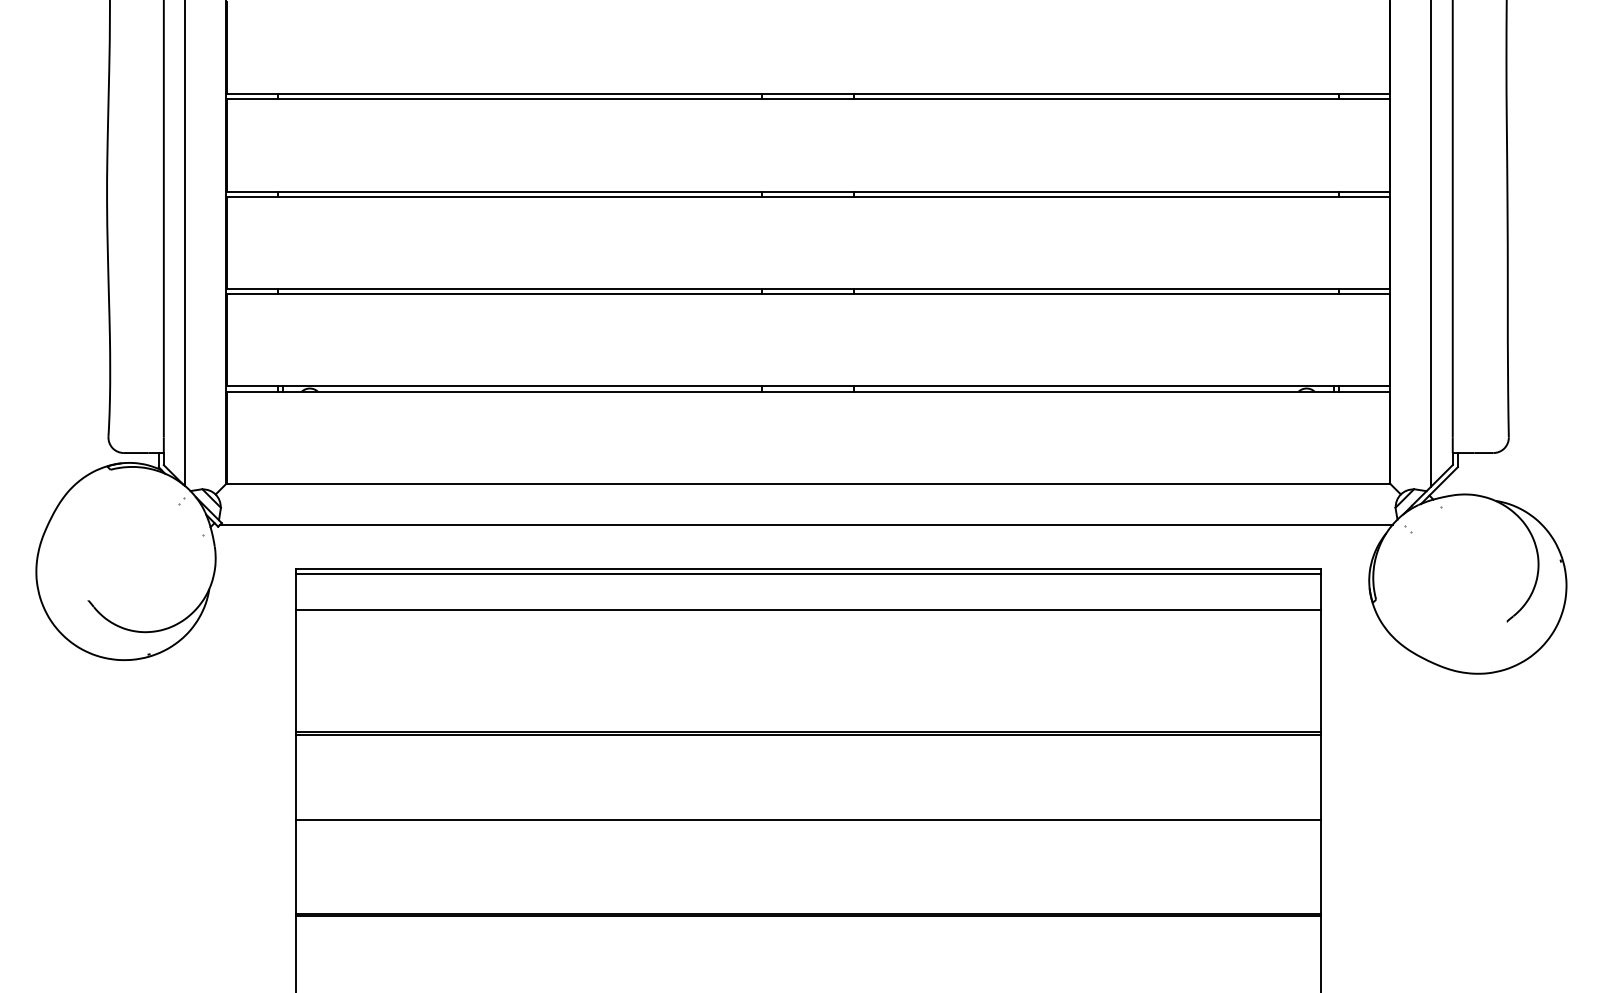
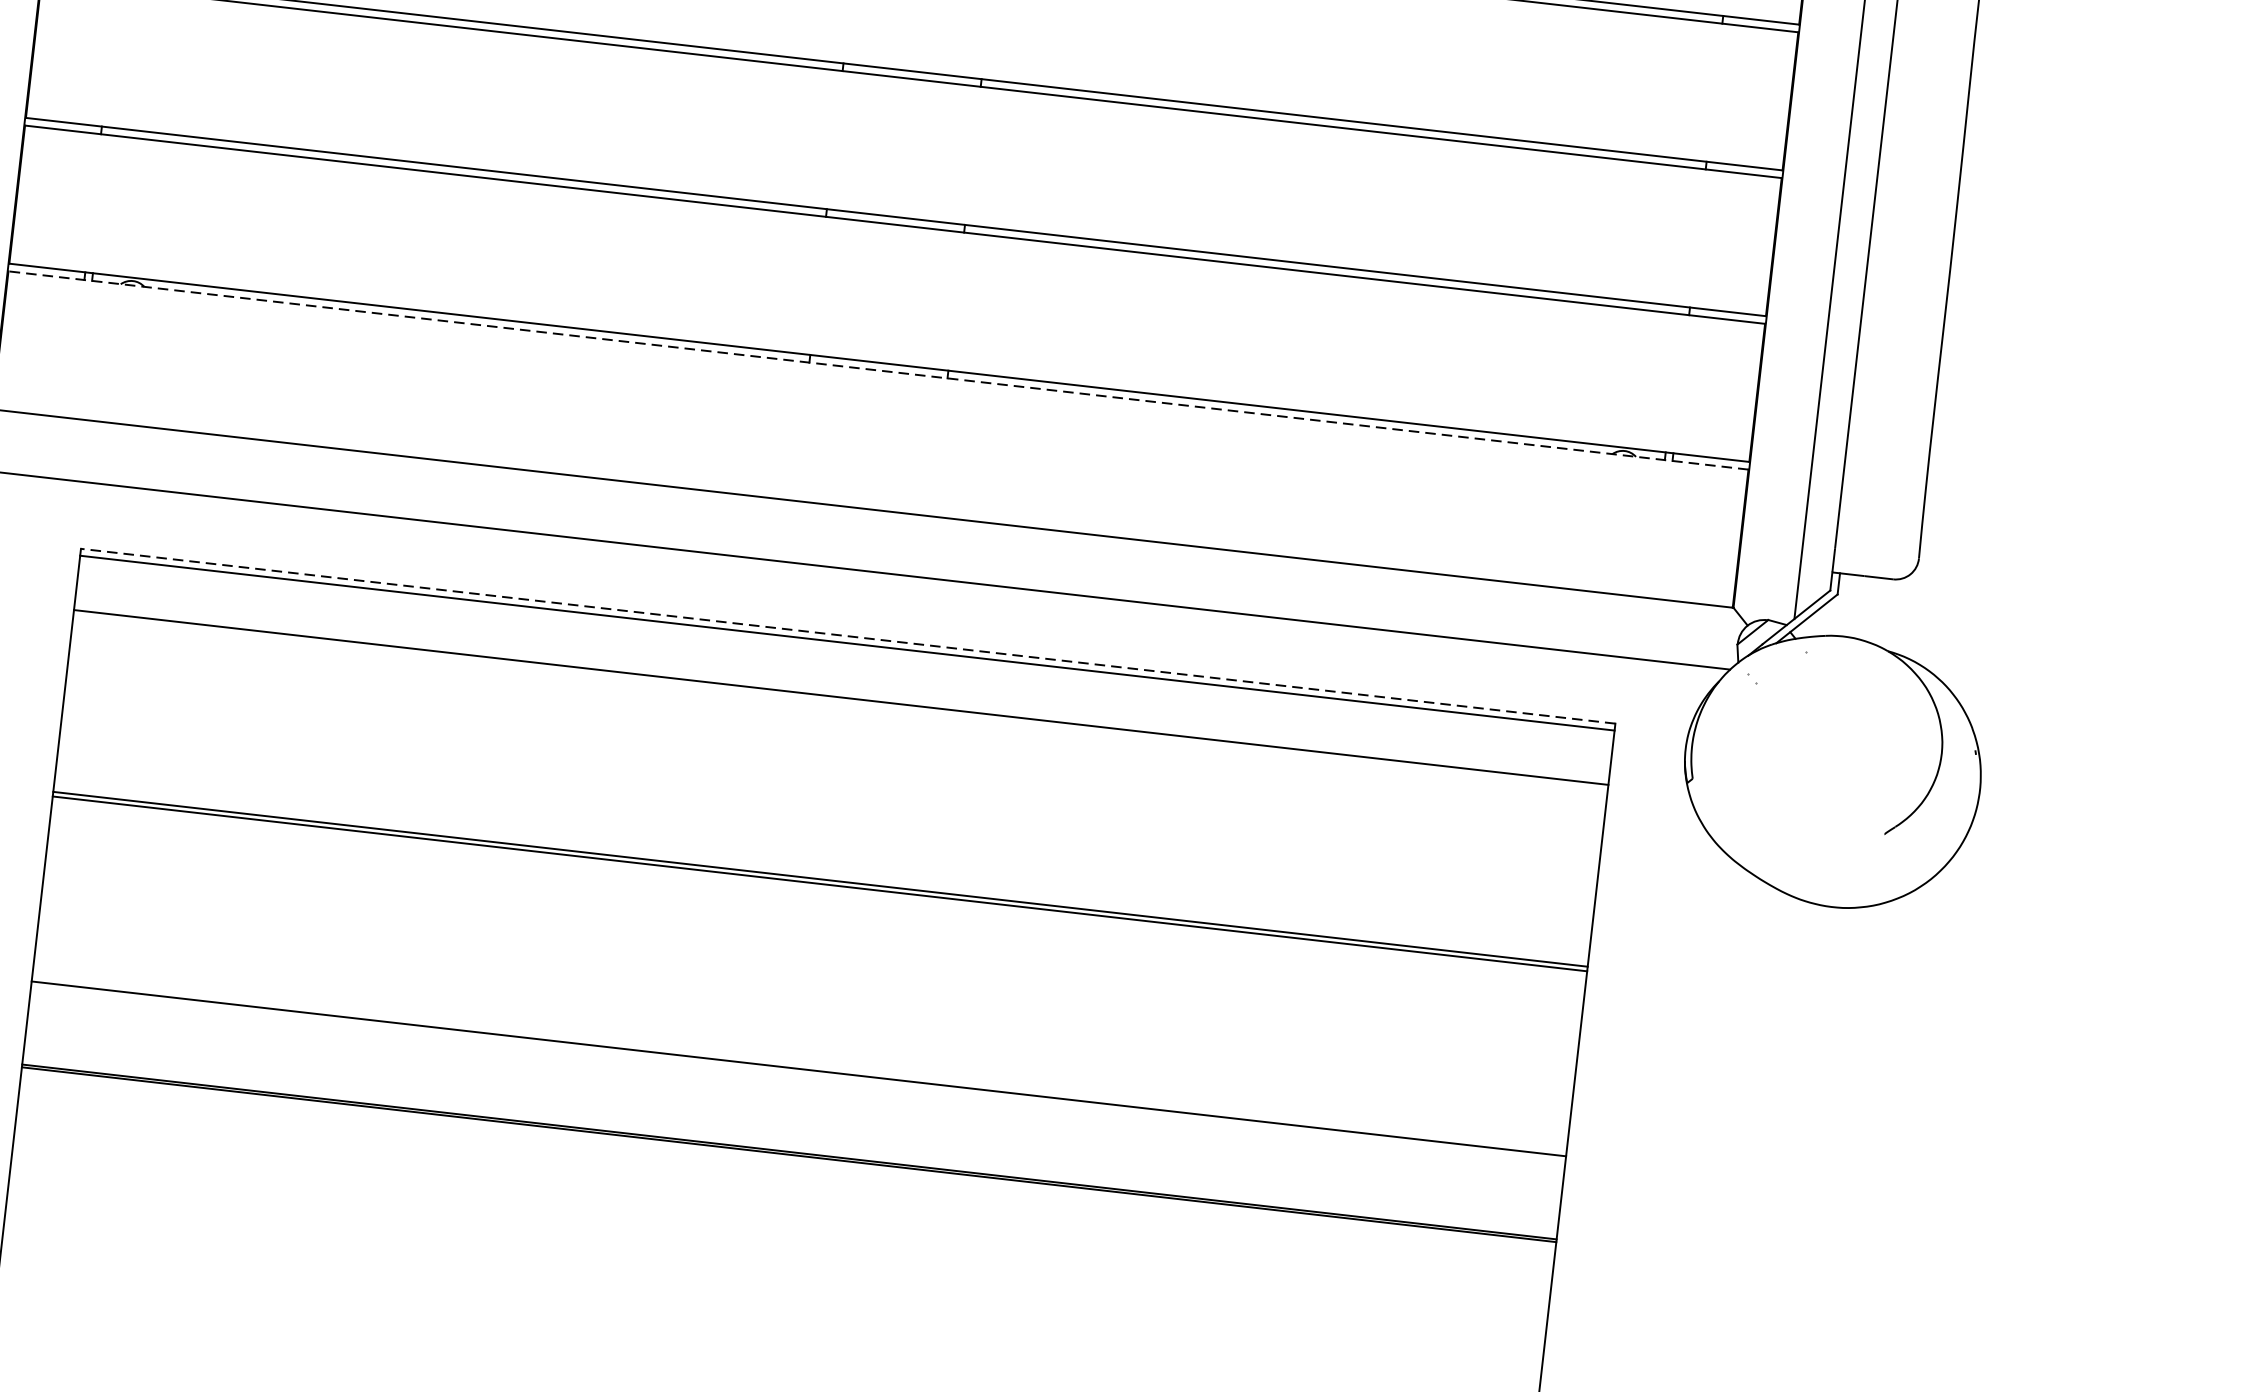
line: (807, 391) -> (877, 370), solid -> dashed
line: (808, 569) -> (848, 636), solid -> dashed
line: (807, 820) -> (797, 1069), moved

